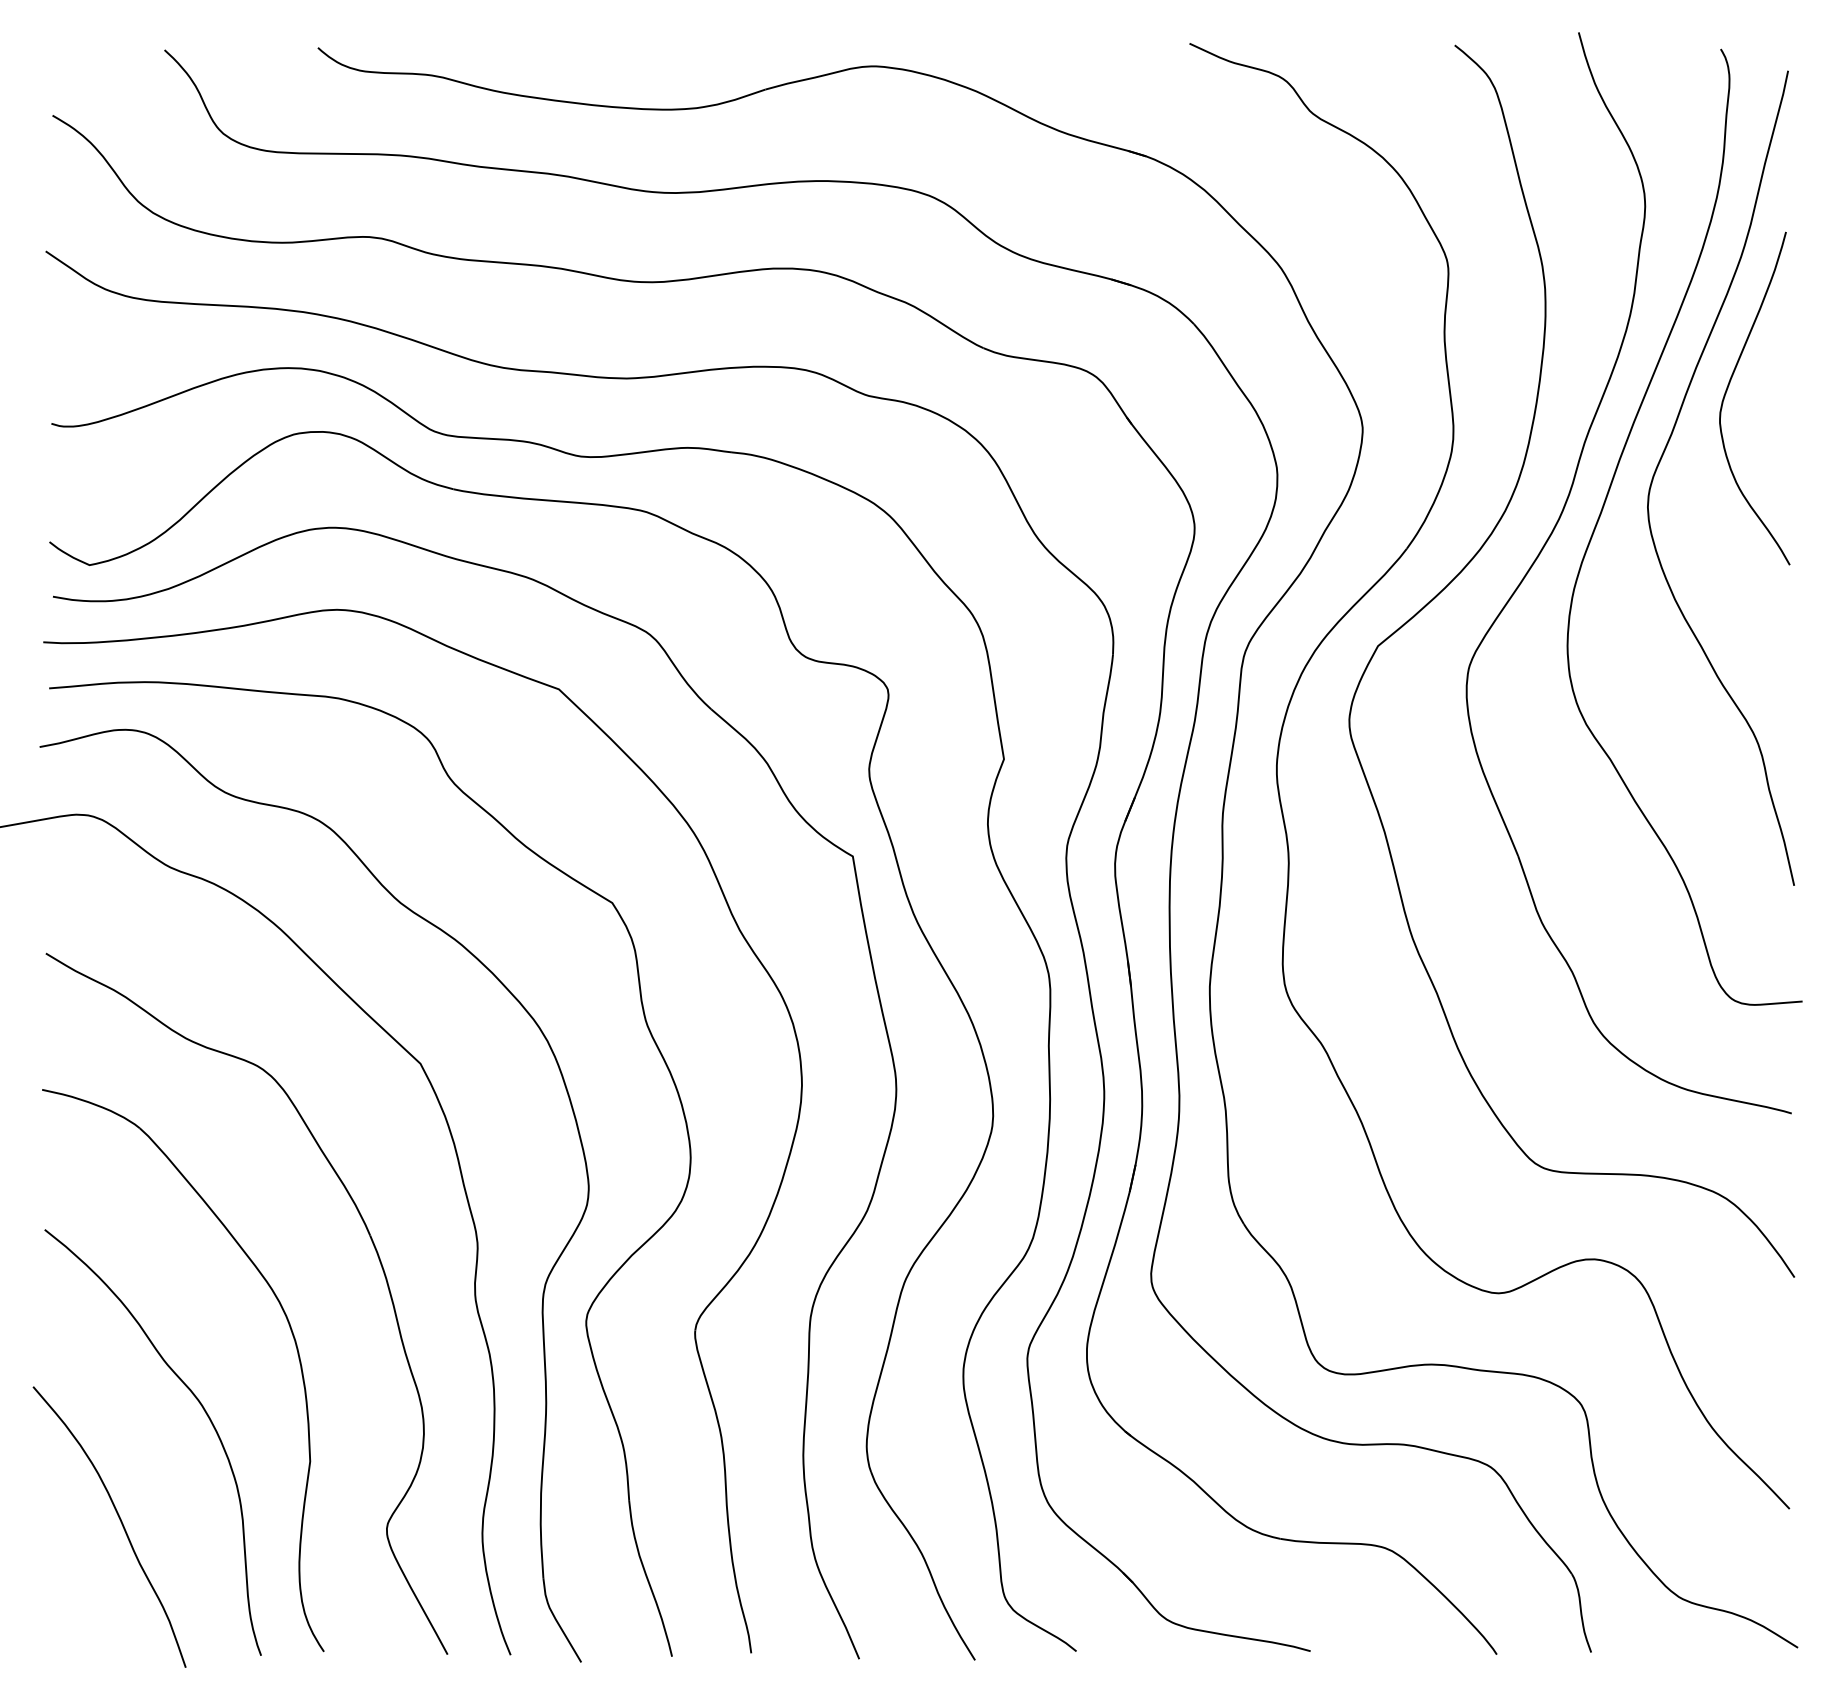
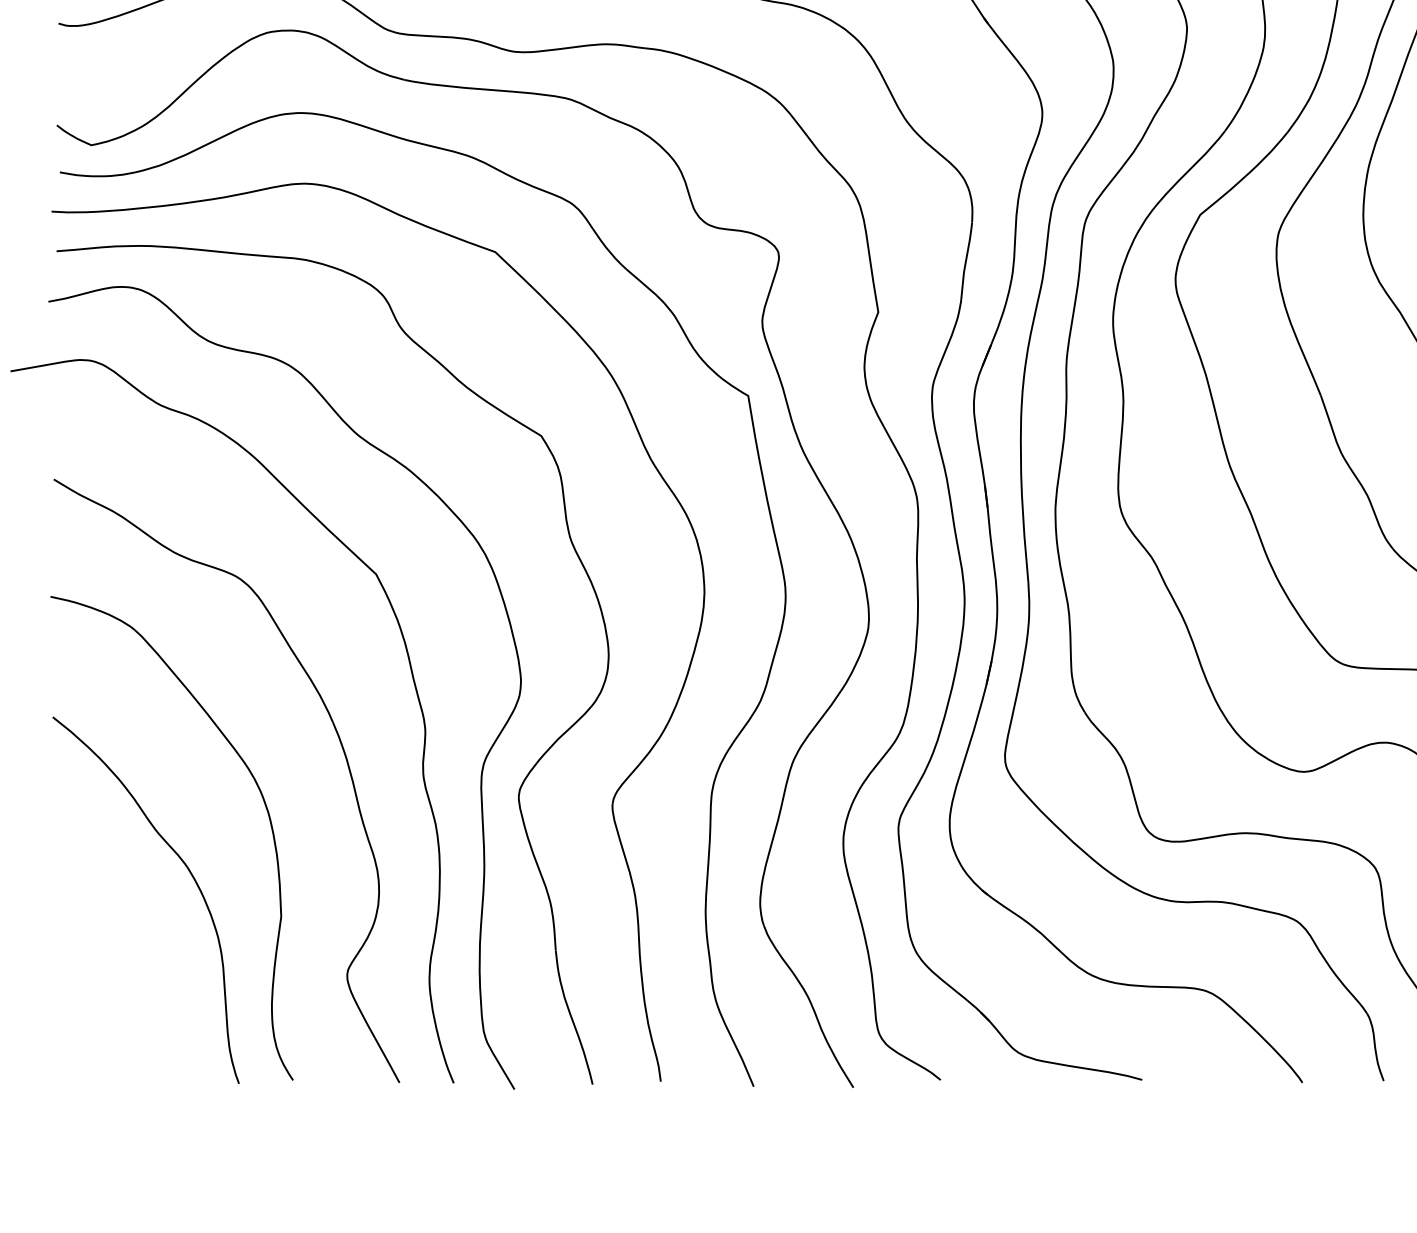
curve: (119, 1520) -> (117, 967), removed

